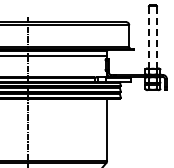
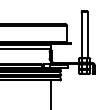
line: (148, 36) -> (81, 34), dashed -> solid
line: (156, 36) -> (87, 34), dashed -> solid

